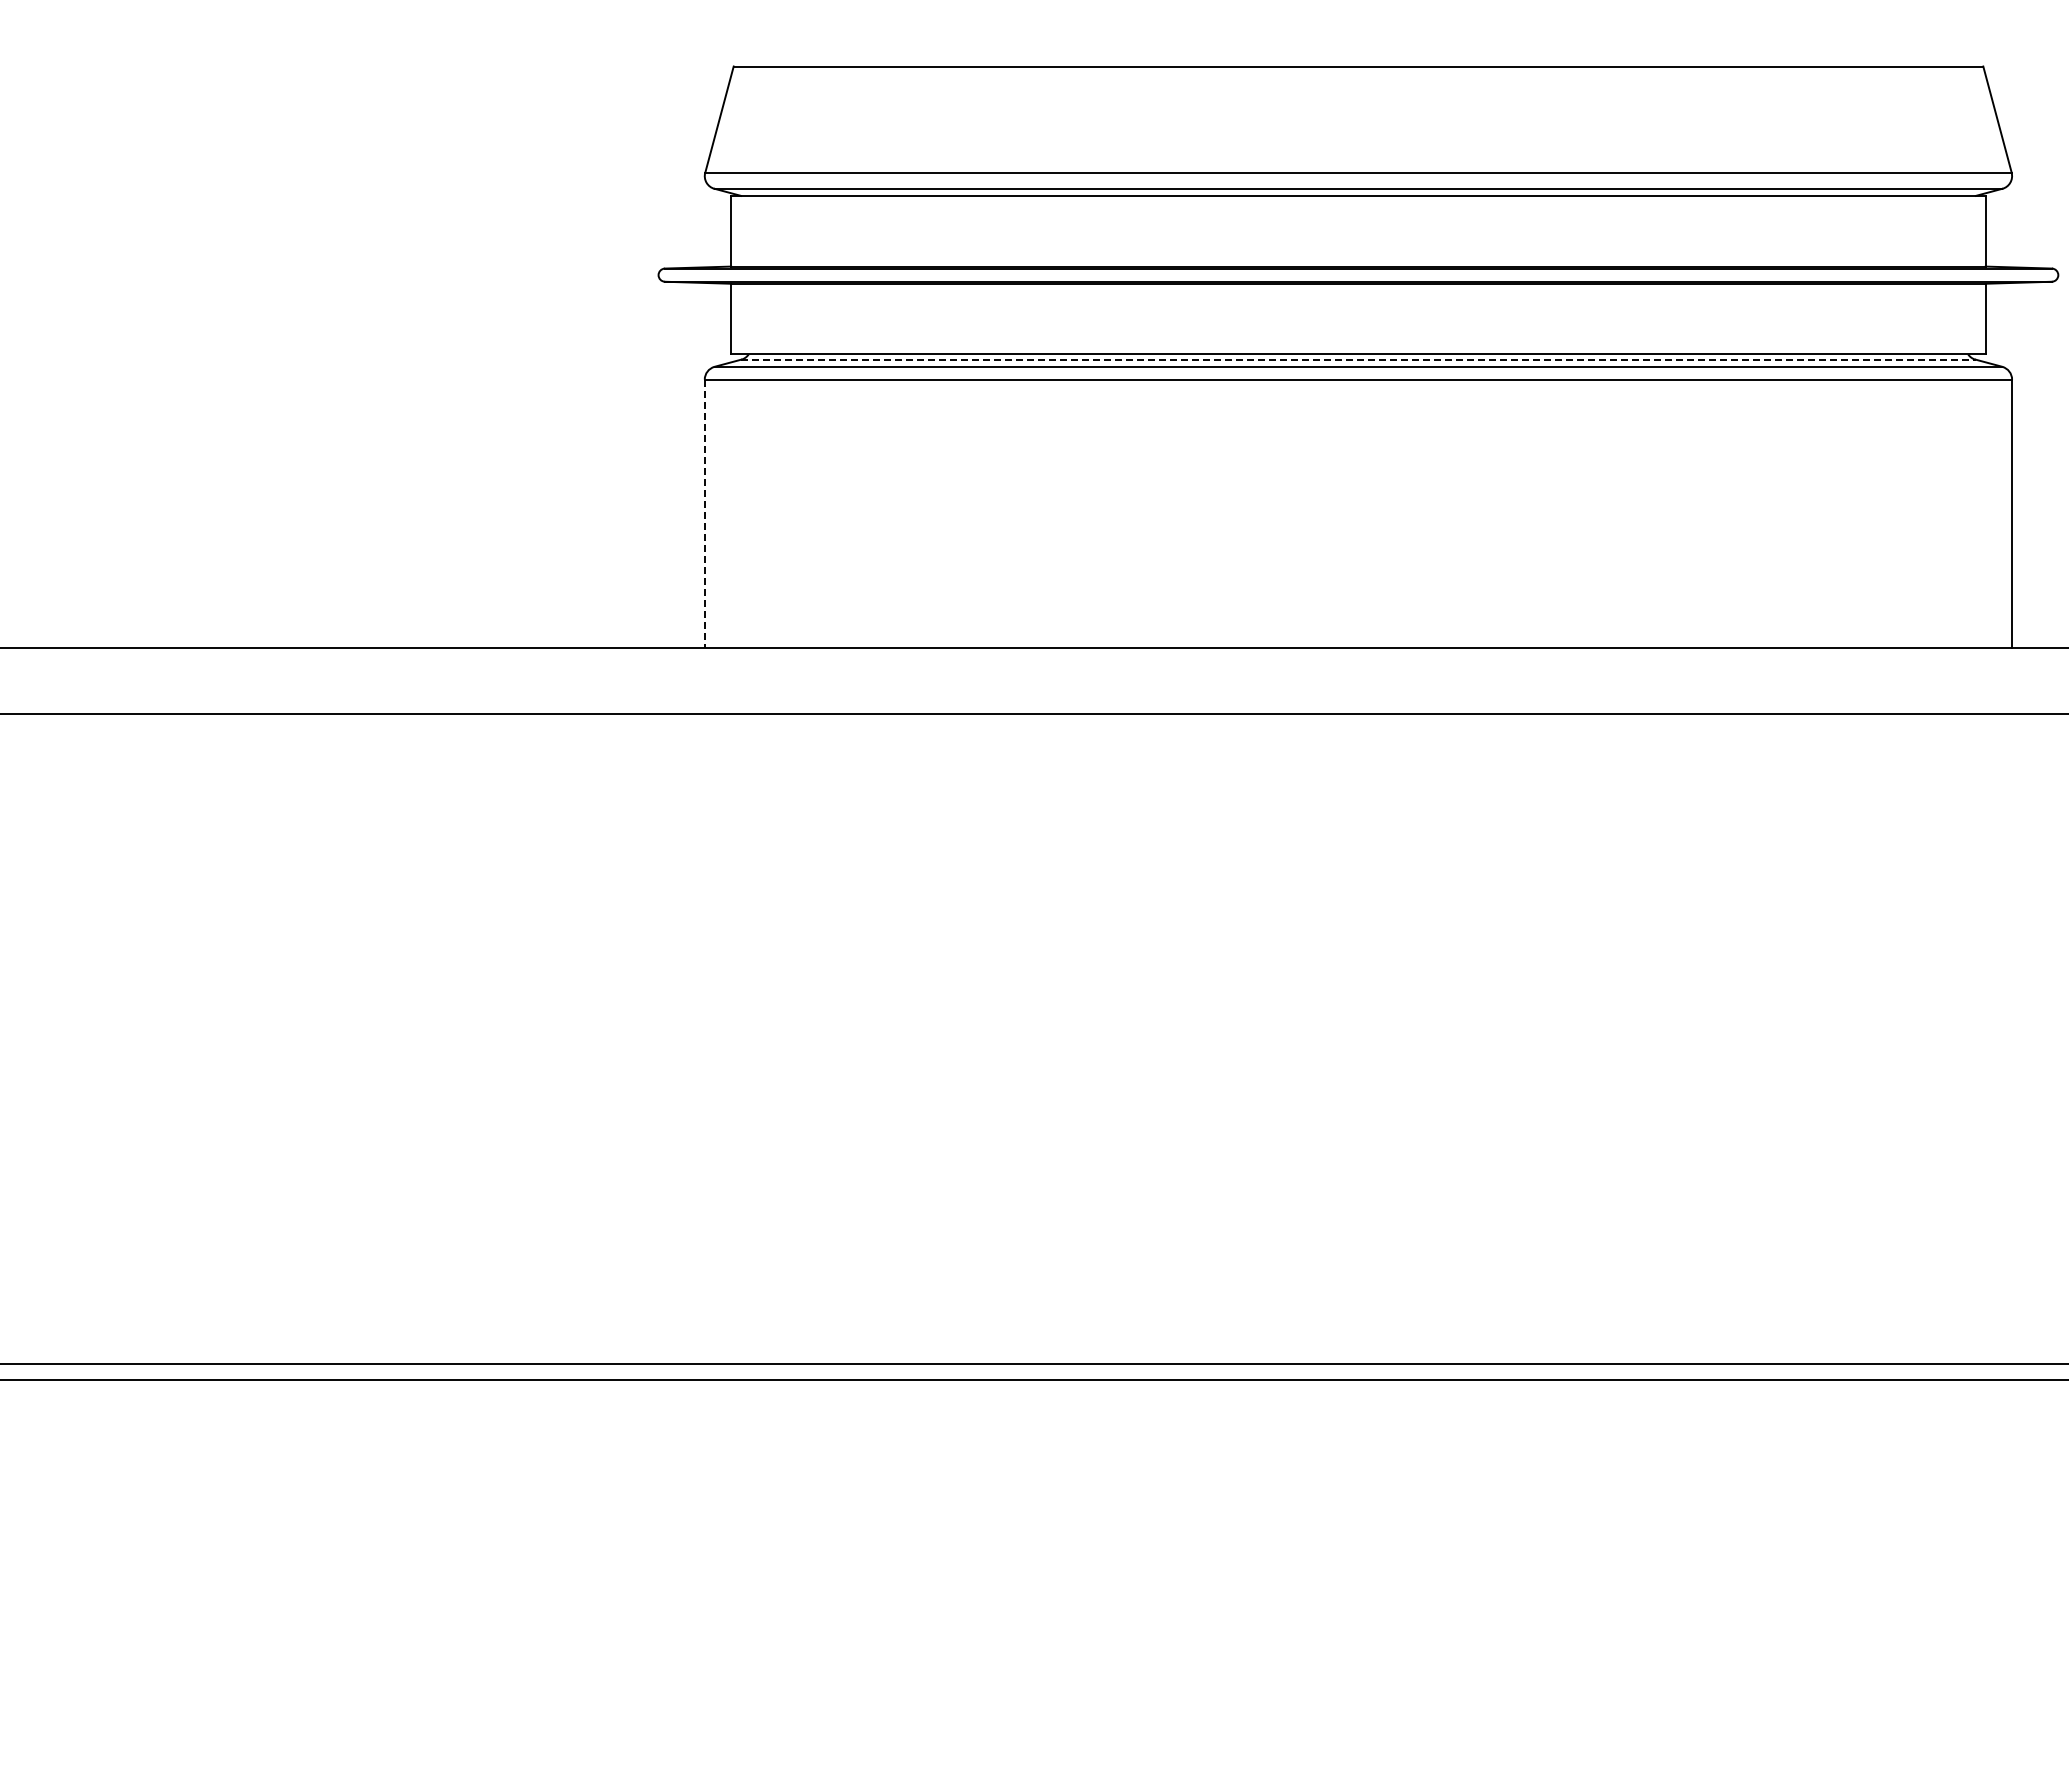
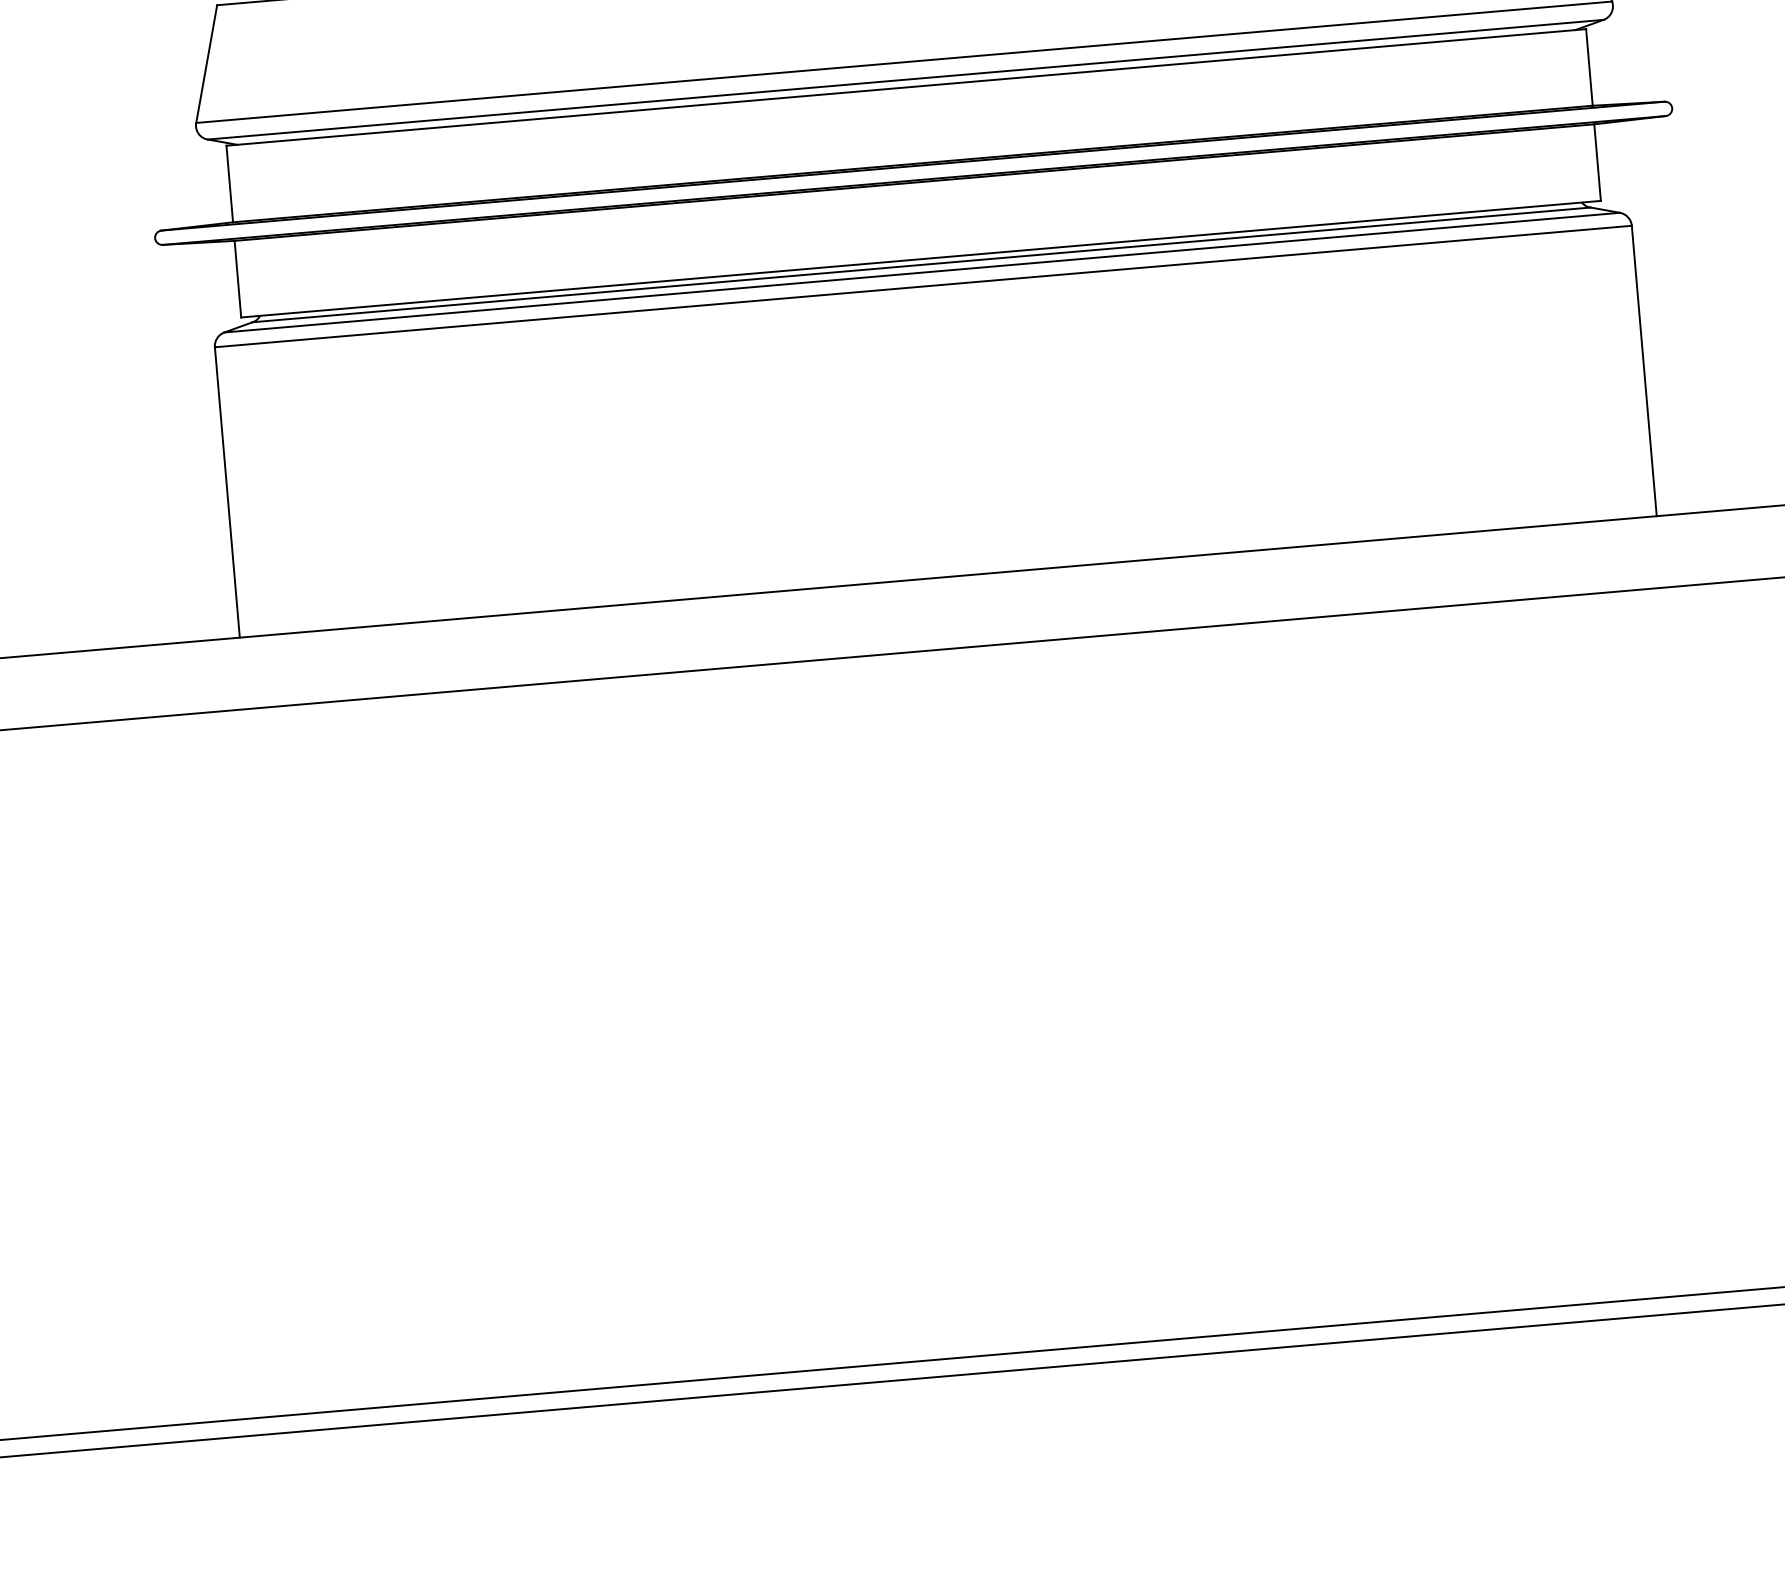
line: (1359, 359) -> (922, 264), dashed -> solid
line: (704, 513) -> (227, 492), dashed -> solid

